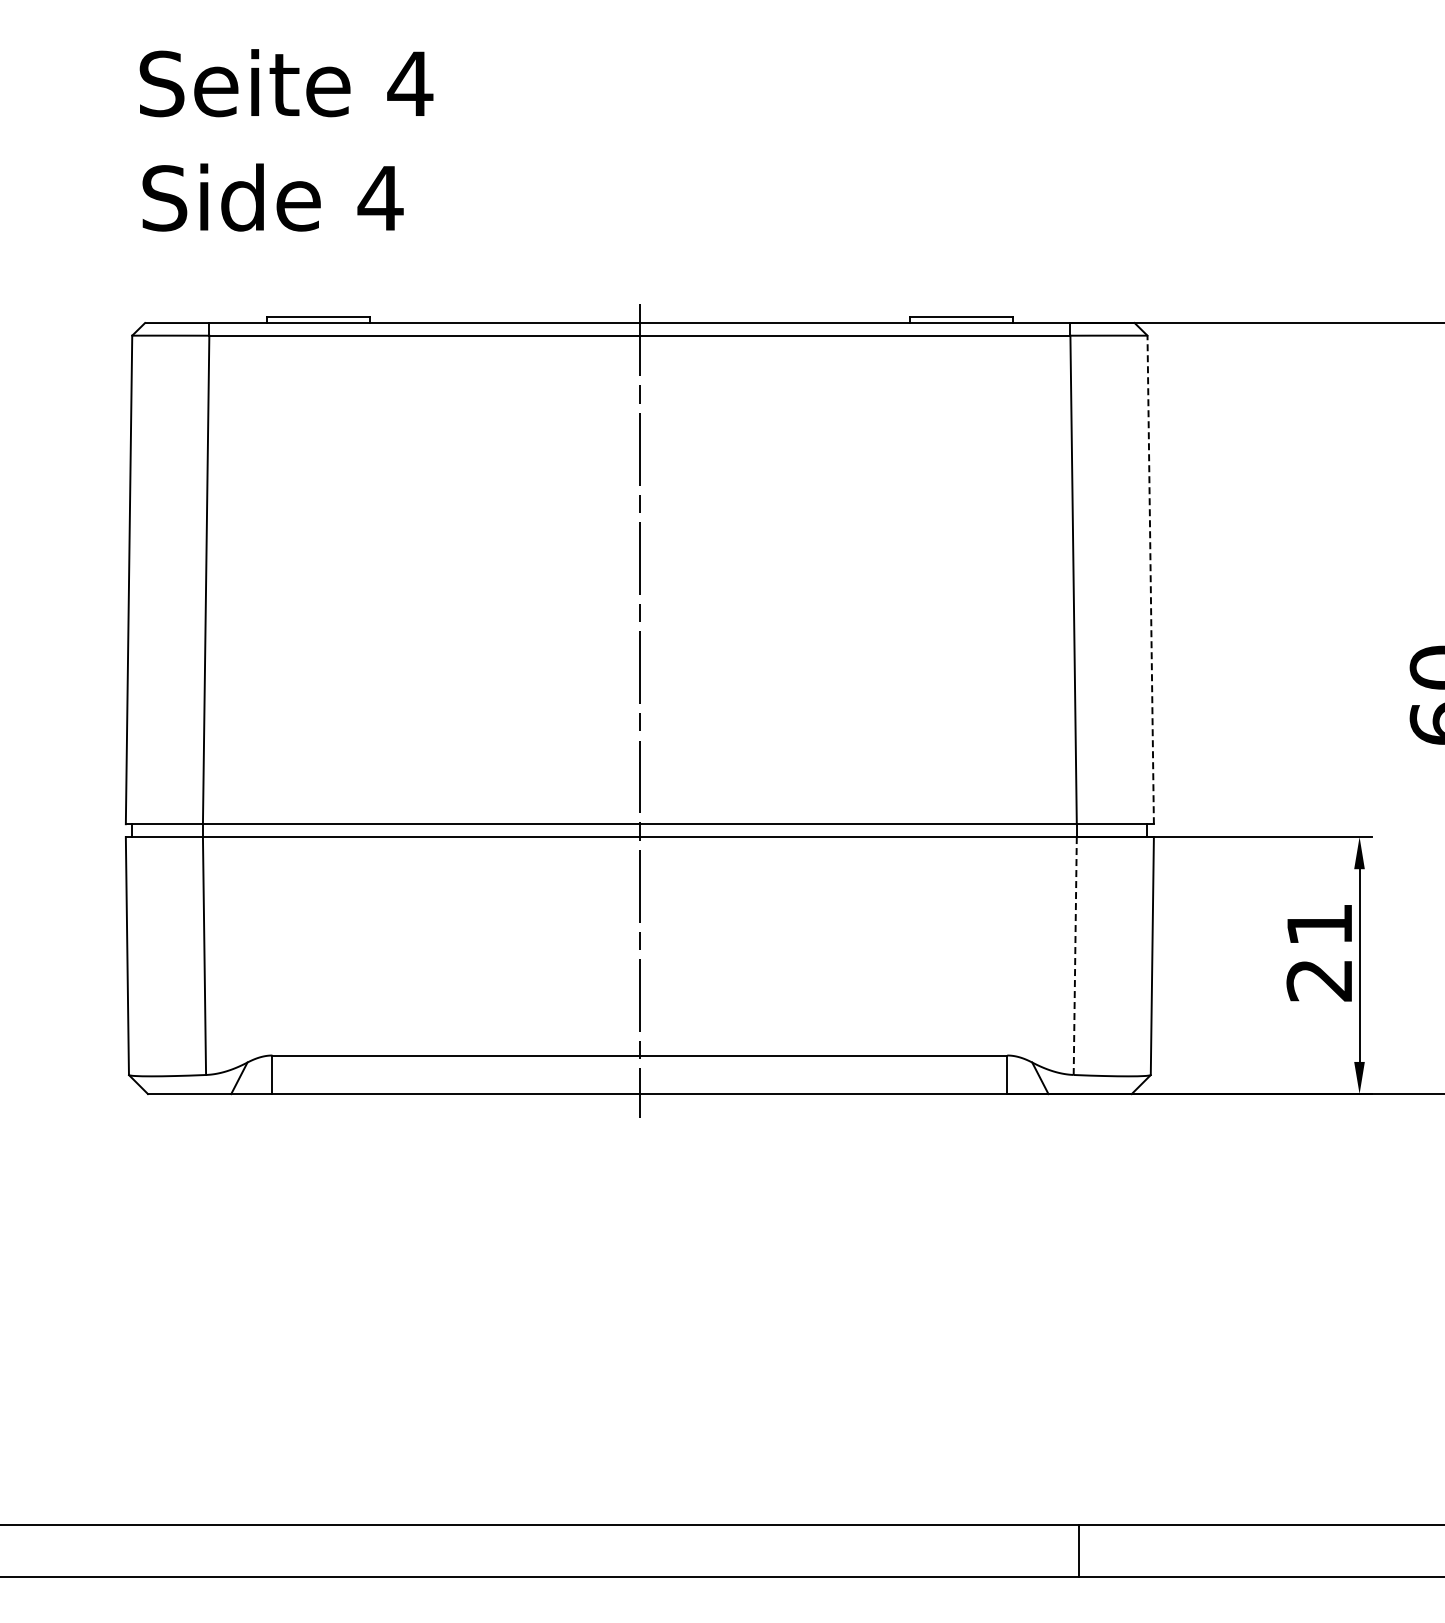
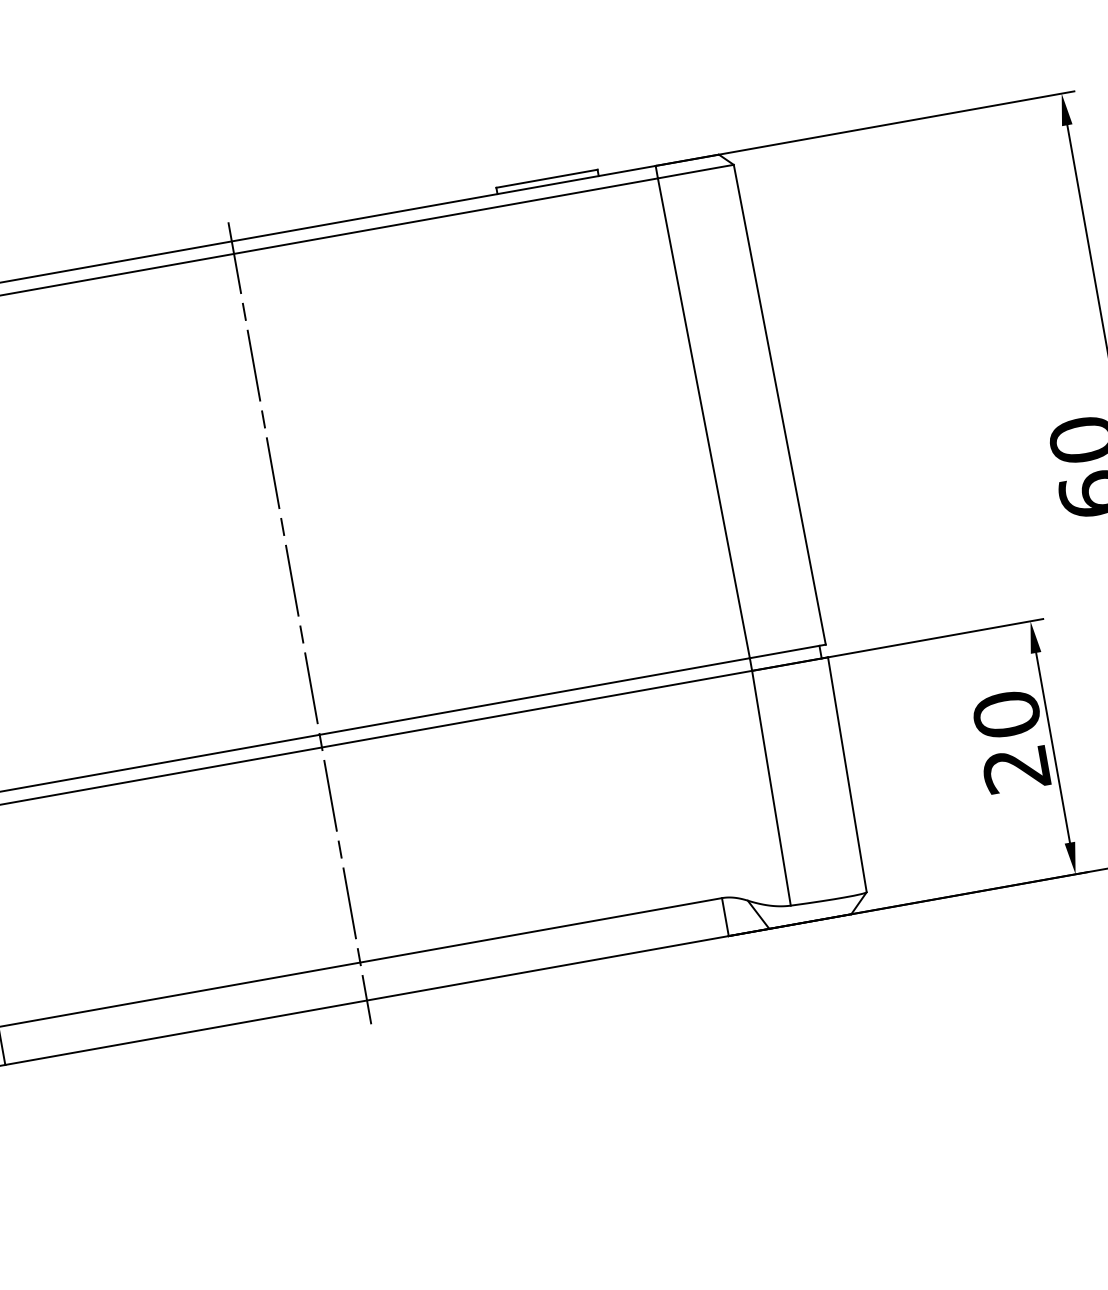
line: (1150, 579) -> (779, 404), dashed -> solid
text: (1319, 924) -> (1006, 714), 21 -> 20
line: (1075, 956) -> (771, 788), dashed -> solid

